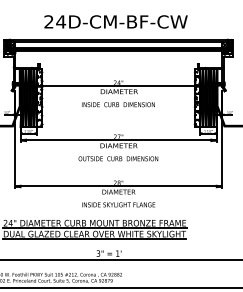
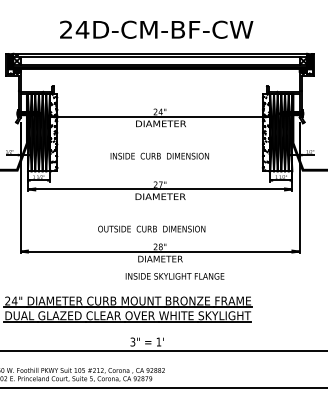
text: (118, 104) -> (159, 155), moved
text: (118, 158) -> (151, 228), moved
text: (118, 204) -> (174, 275), moved

